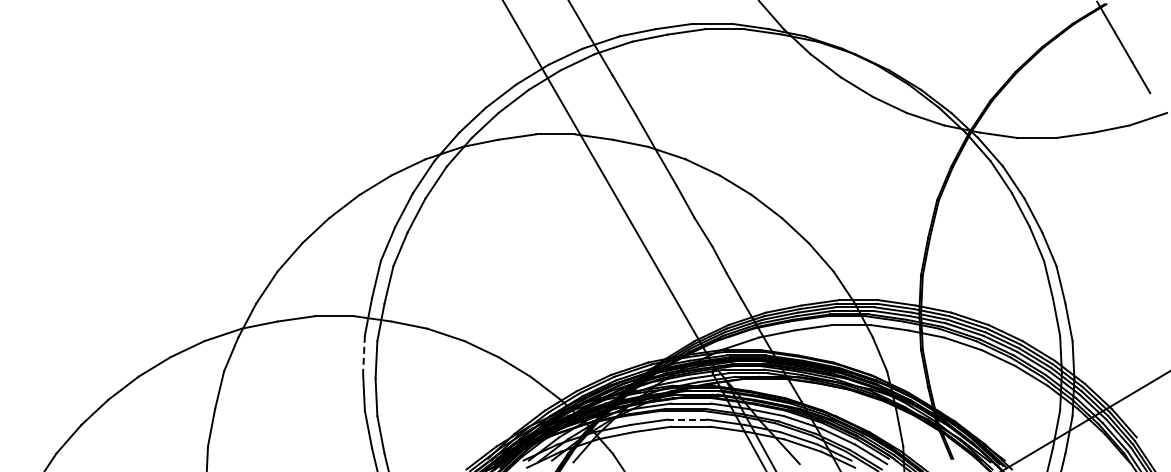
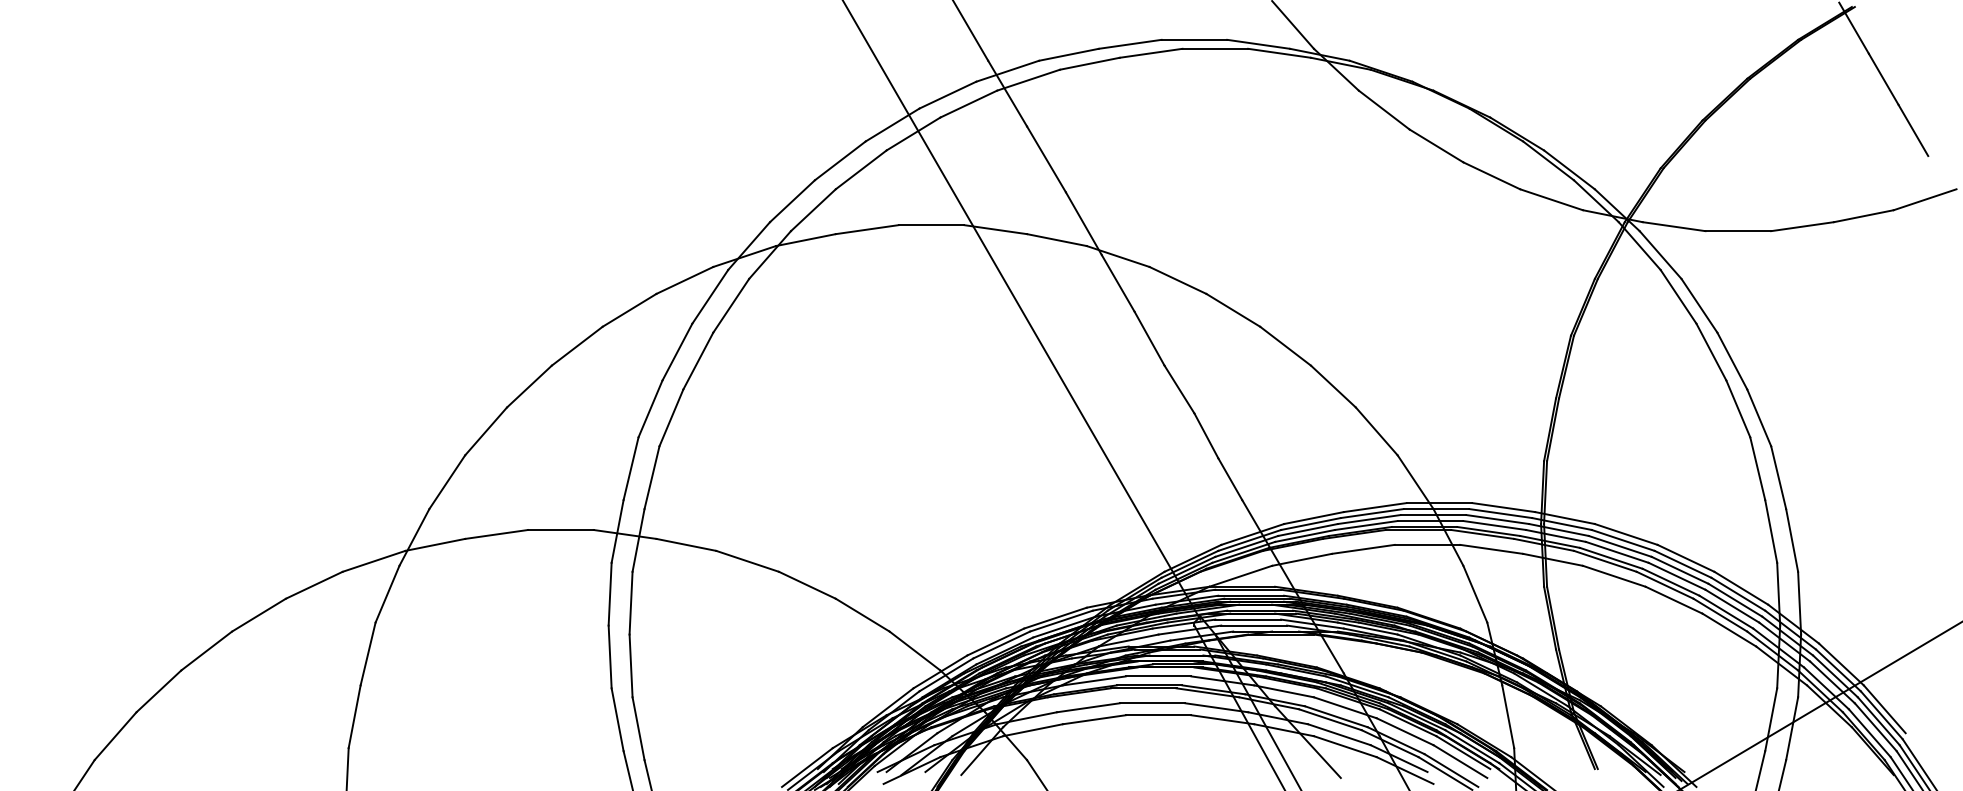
line: (363, 354) -> (609, 594), dashed -> solid
line: (687, 419) -> (1152, 703), dashed -> solid

